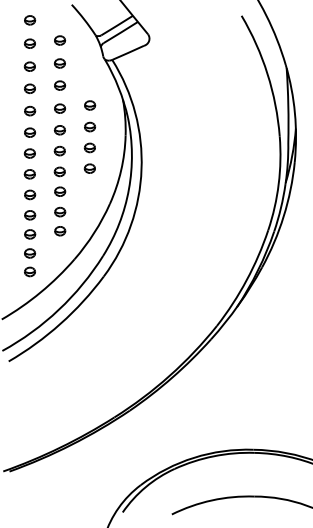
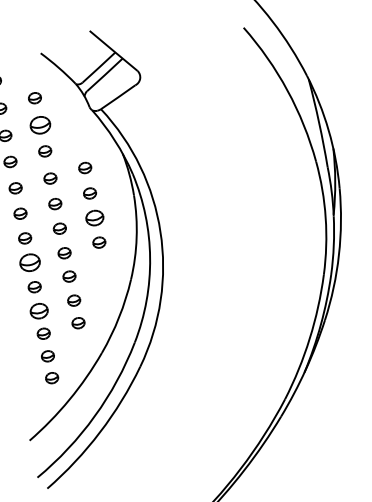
part: (59, 63) -> (39, 125), size x1.6
part: (89, 147) -> (94, 217), size x1.4
part: (29, 174) -> (29, 263), size x1.6
part: (30, 215) -> (39, 311), size x1.4

